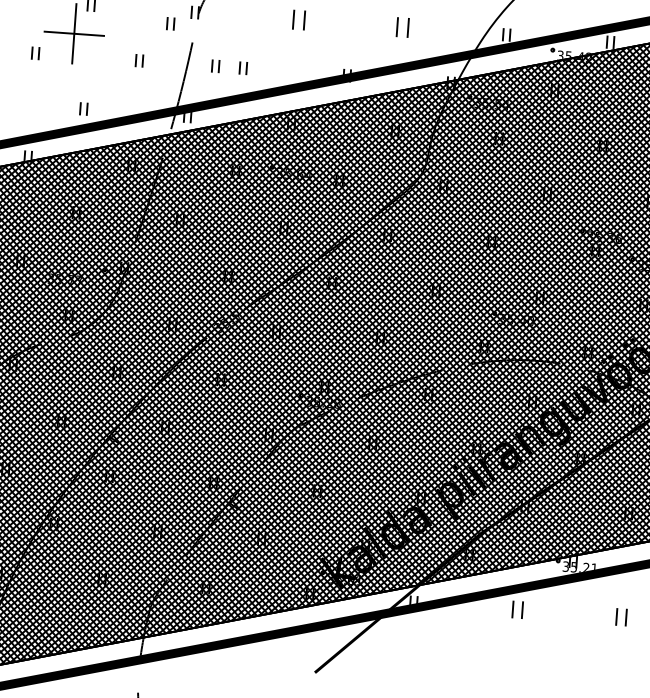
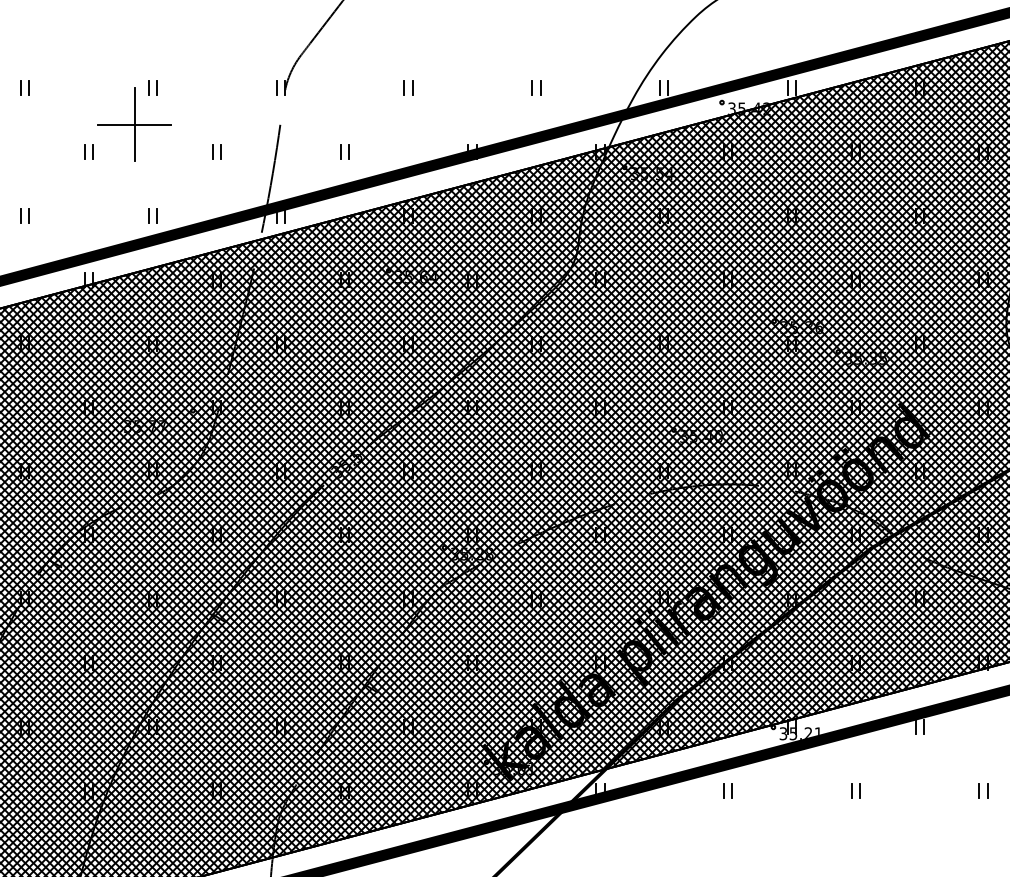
part: (298, 19) -> (408, 87), size x0.62
part: (170, 23) -> (251, 103), removed
part: (402, 27) -> (536, 87), size x0.62
part: (215, 65) -> (310, 151), removed
part: (517, 609) -> (727, 790), size x0.71
part: (621, 616) -> (855, 790), size x0.71

